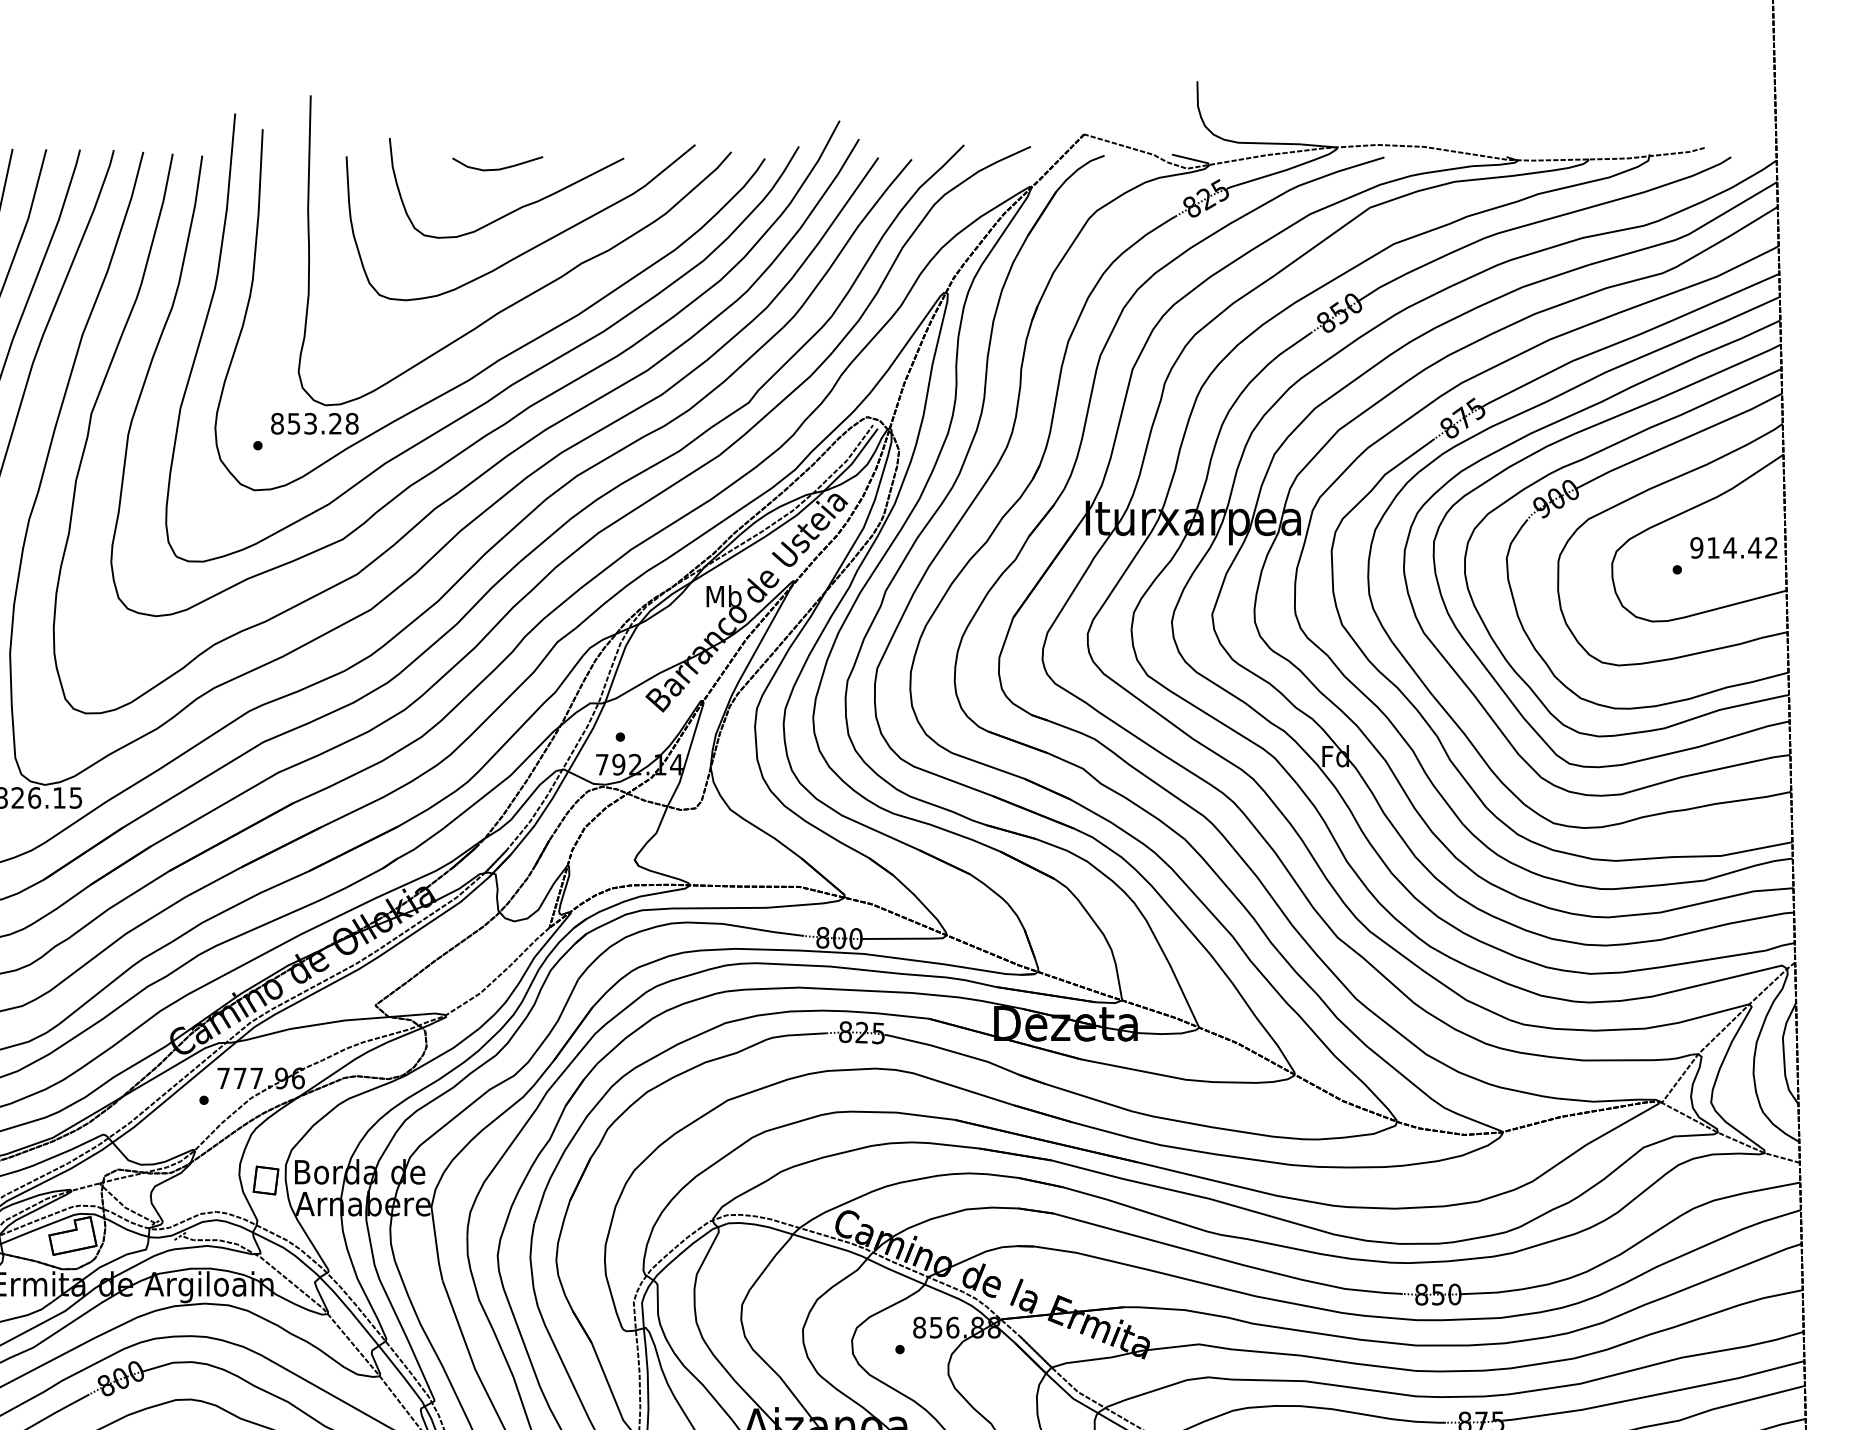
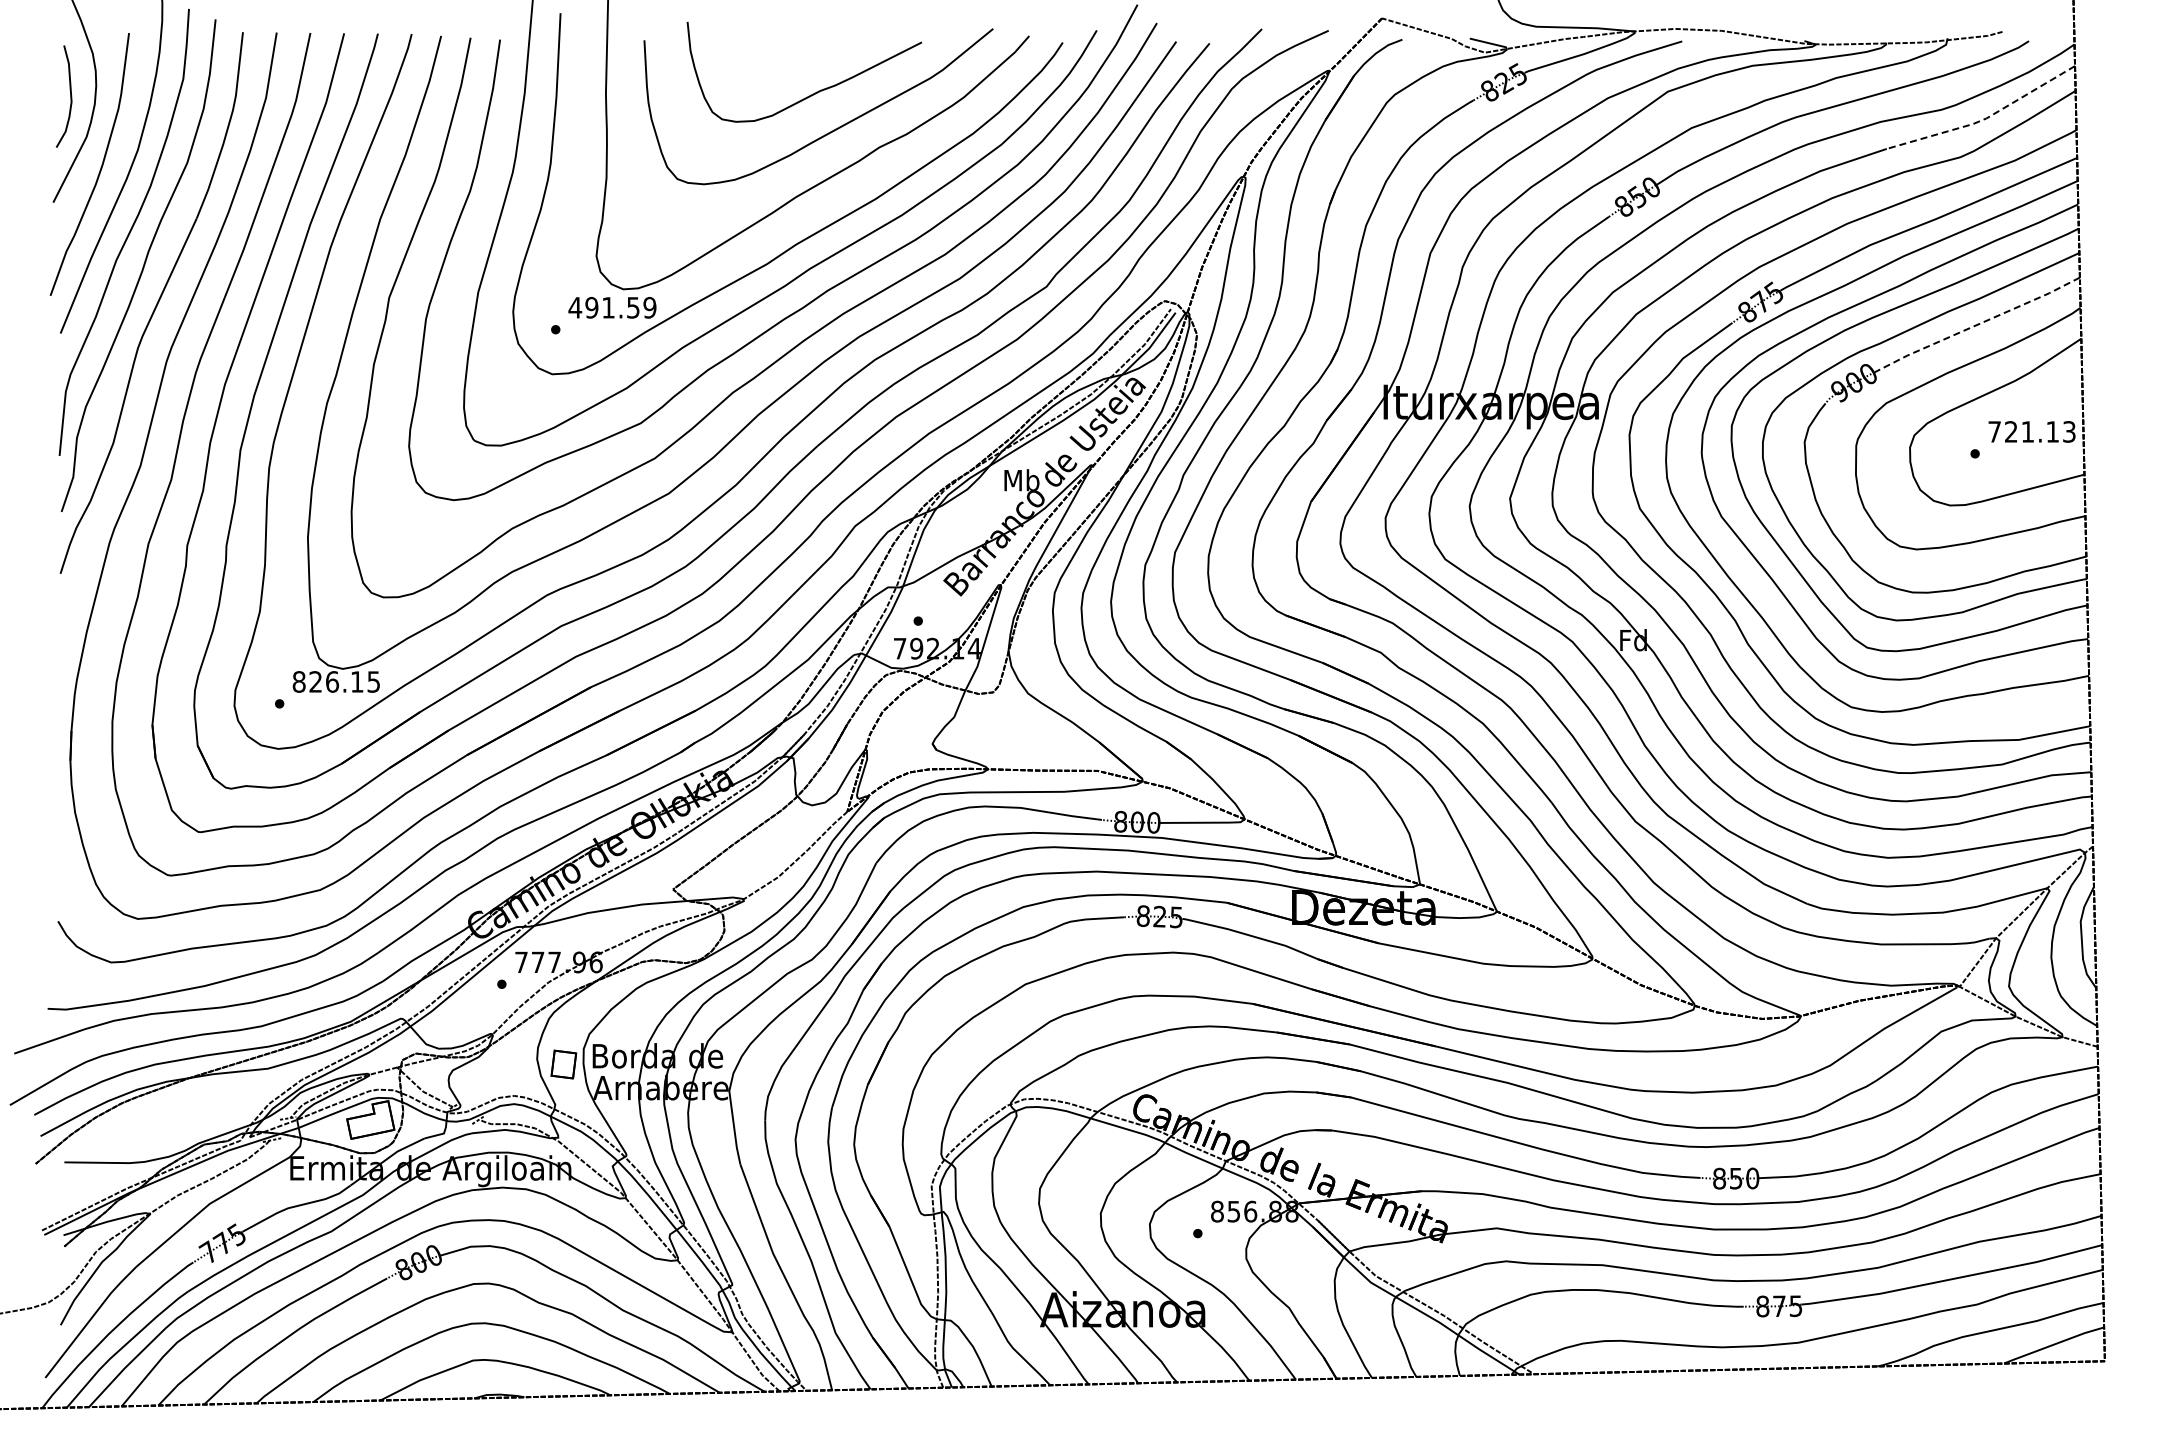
curve: (497, 168) -> (795, 52), removed
line: (1687, 234) -> (1985, 118), solid -> dashed
text: (314, 423) -> (612, 307), 853.28 -> 491.59
line: (1679, 440) -> (1977, 324), solid -> dashed
text: (1733, 547) -> (2031, 431), 914.42 -> 721.13

